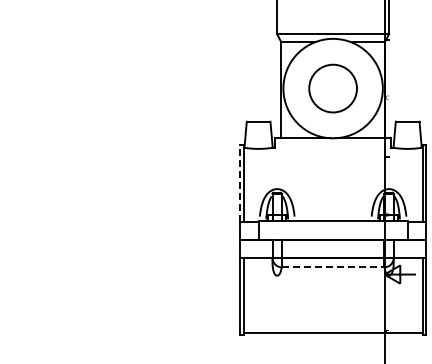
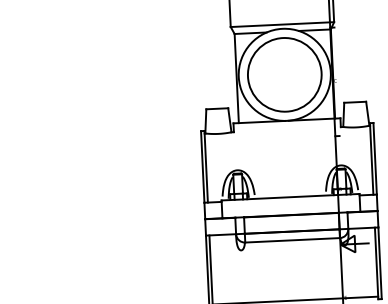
circle: (332, 88) -> (284, 74), size x1.67
line: (239, 183) -> (202, 166), dashed -> solid
line: (333, 267) -> (292, 240), dashed -> solid

